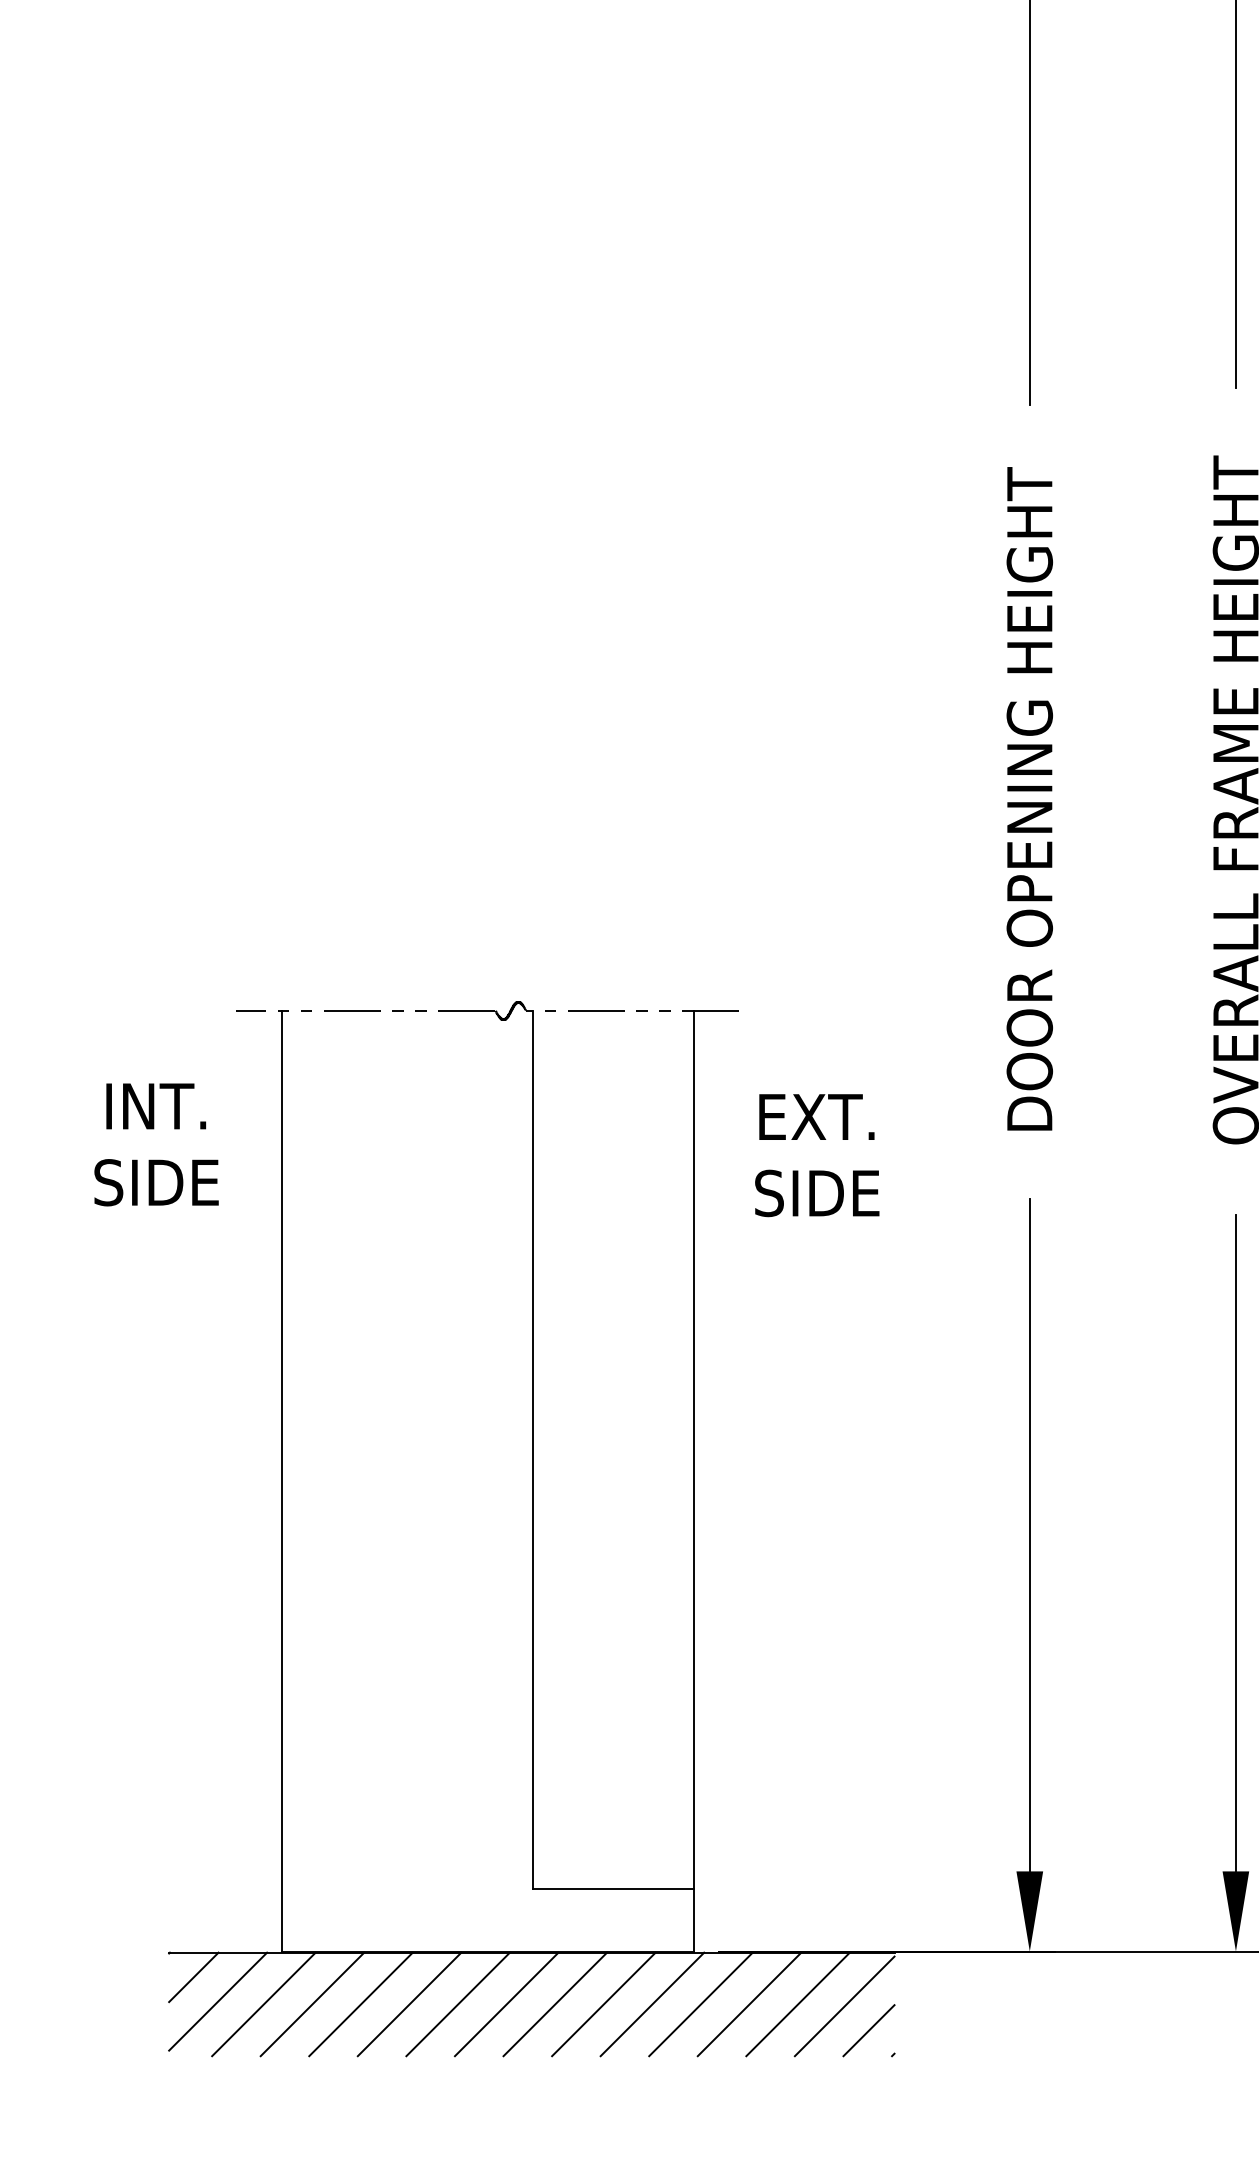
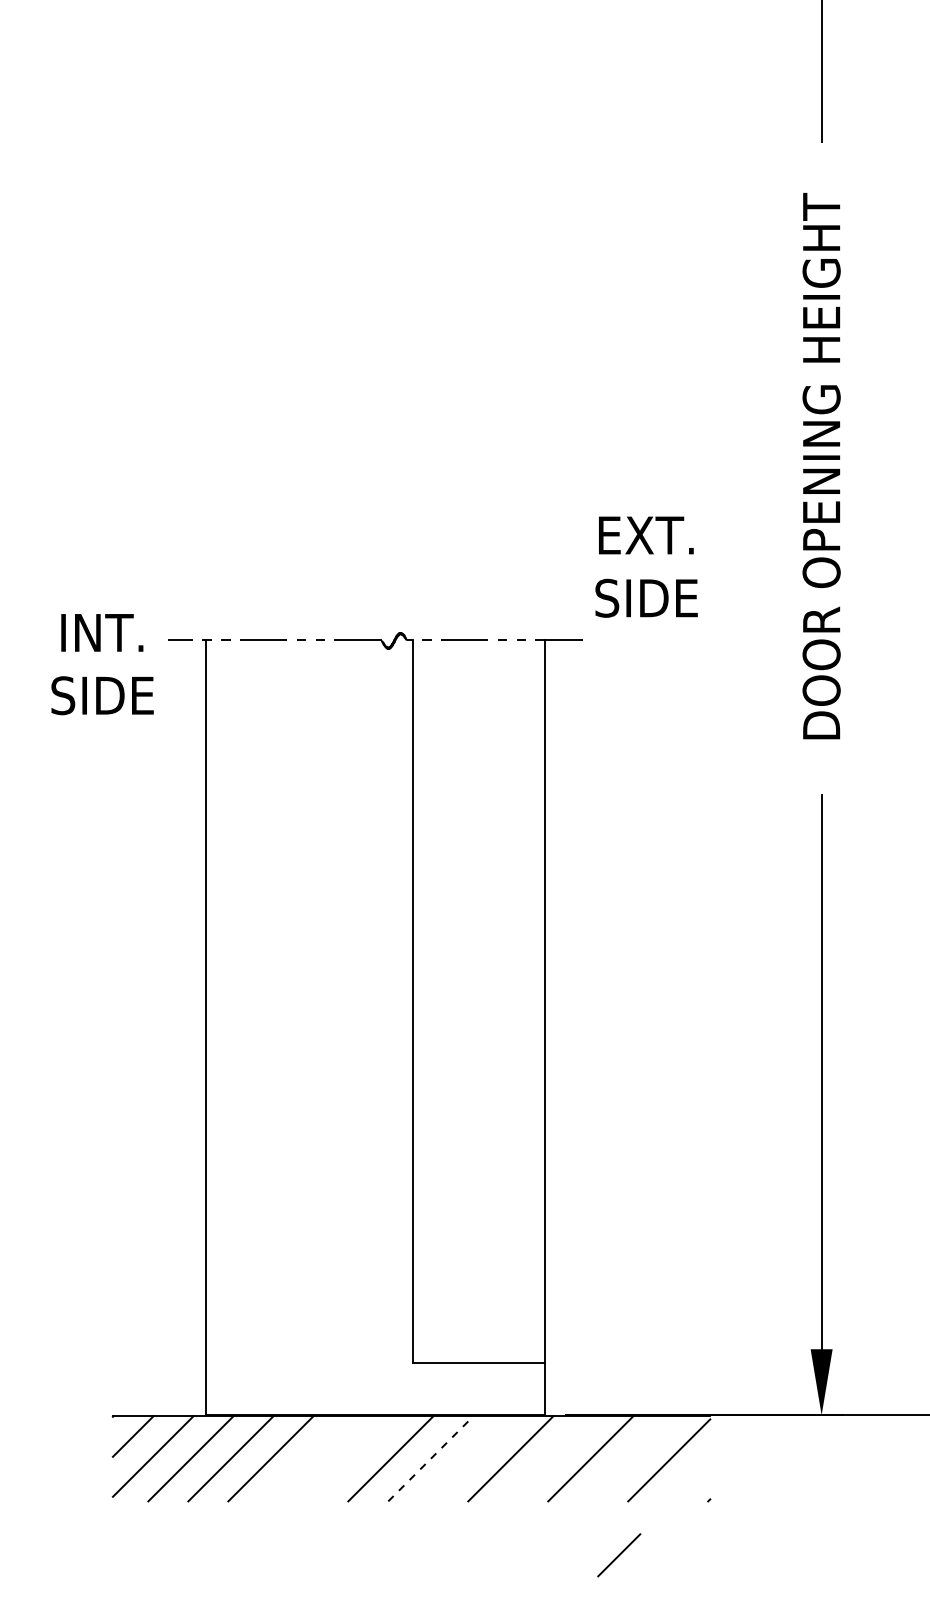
text: (156, 1144) -> (102, 664), moved
text: (817, 1155) -> (646, 567), moved
line: (409, 2004) -> (310, 1458), removed
line: (457, 2004) -> (350, 1458), removed
line: (555, 2004) -> (431, 1458), solid -> dashed
line: (603, 2004) -> (470, 1458), removed
line: (700, 2004) -> (550, 1458), removed
line: (797, 2004) -> (630, 1458), removed
line: (868, 2030) -> (618, 1555), moved

